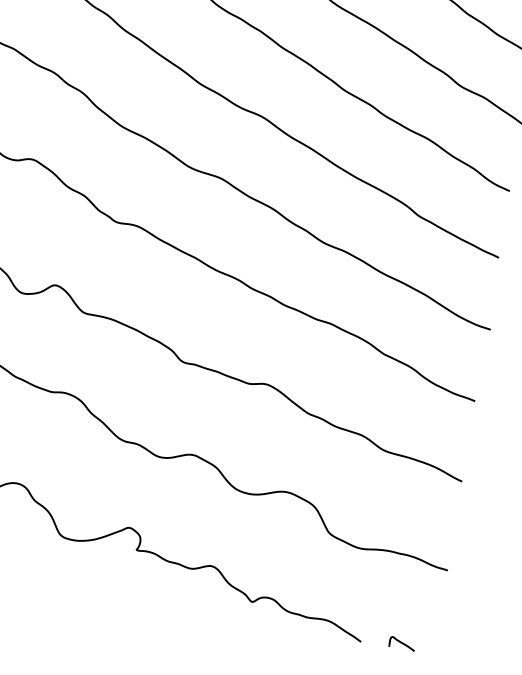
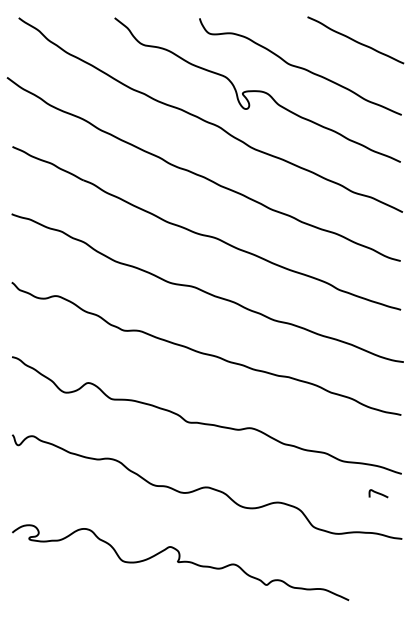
curve: (402, 643) -> (378, 493), moved

